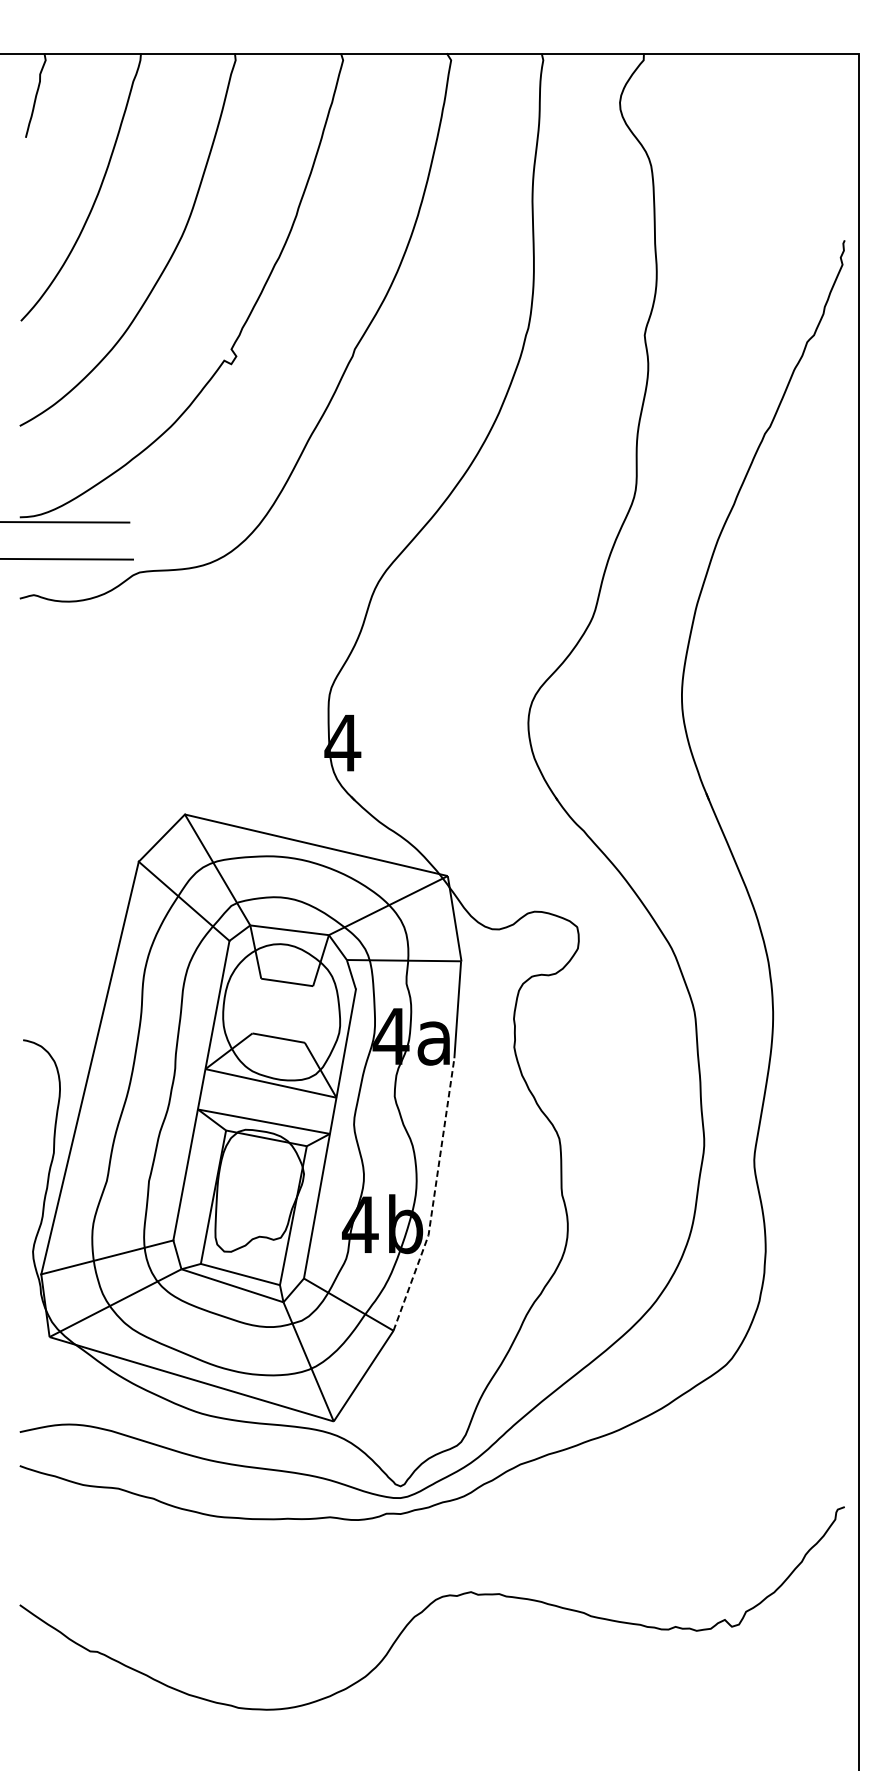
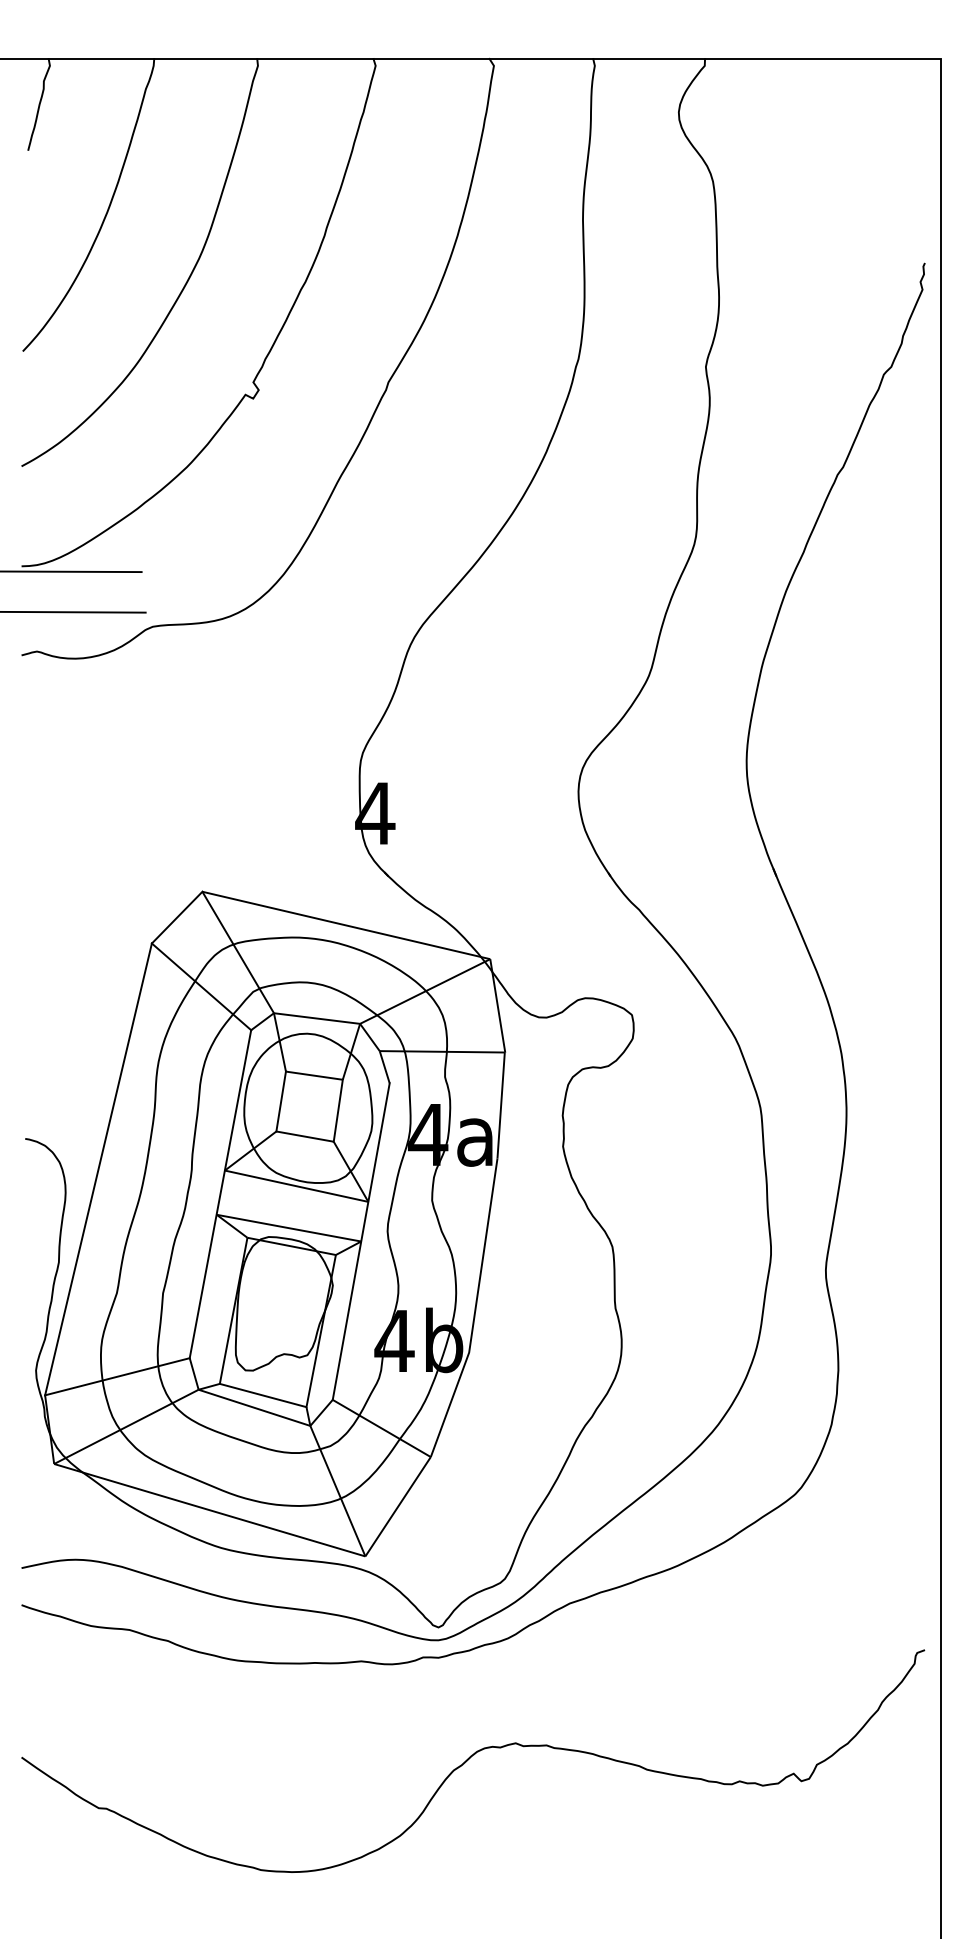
line: (256, 1006) -> (280, 1101), added
line: (308, 1014) -> (337, 1110), added
line: (434, 1197) -> (475, 1311), dashed -> solid

